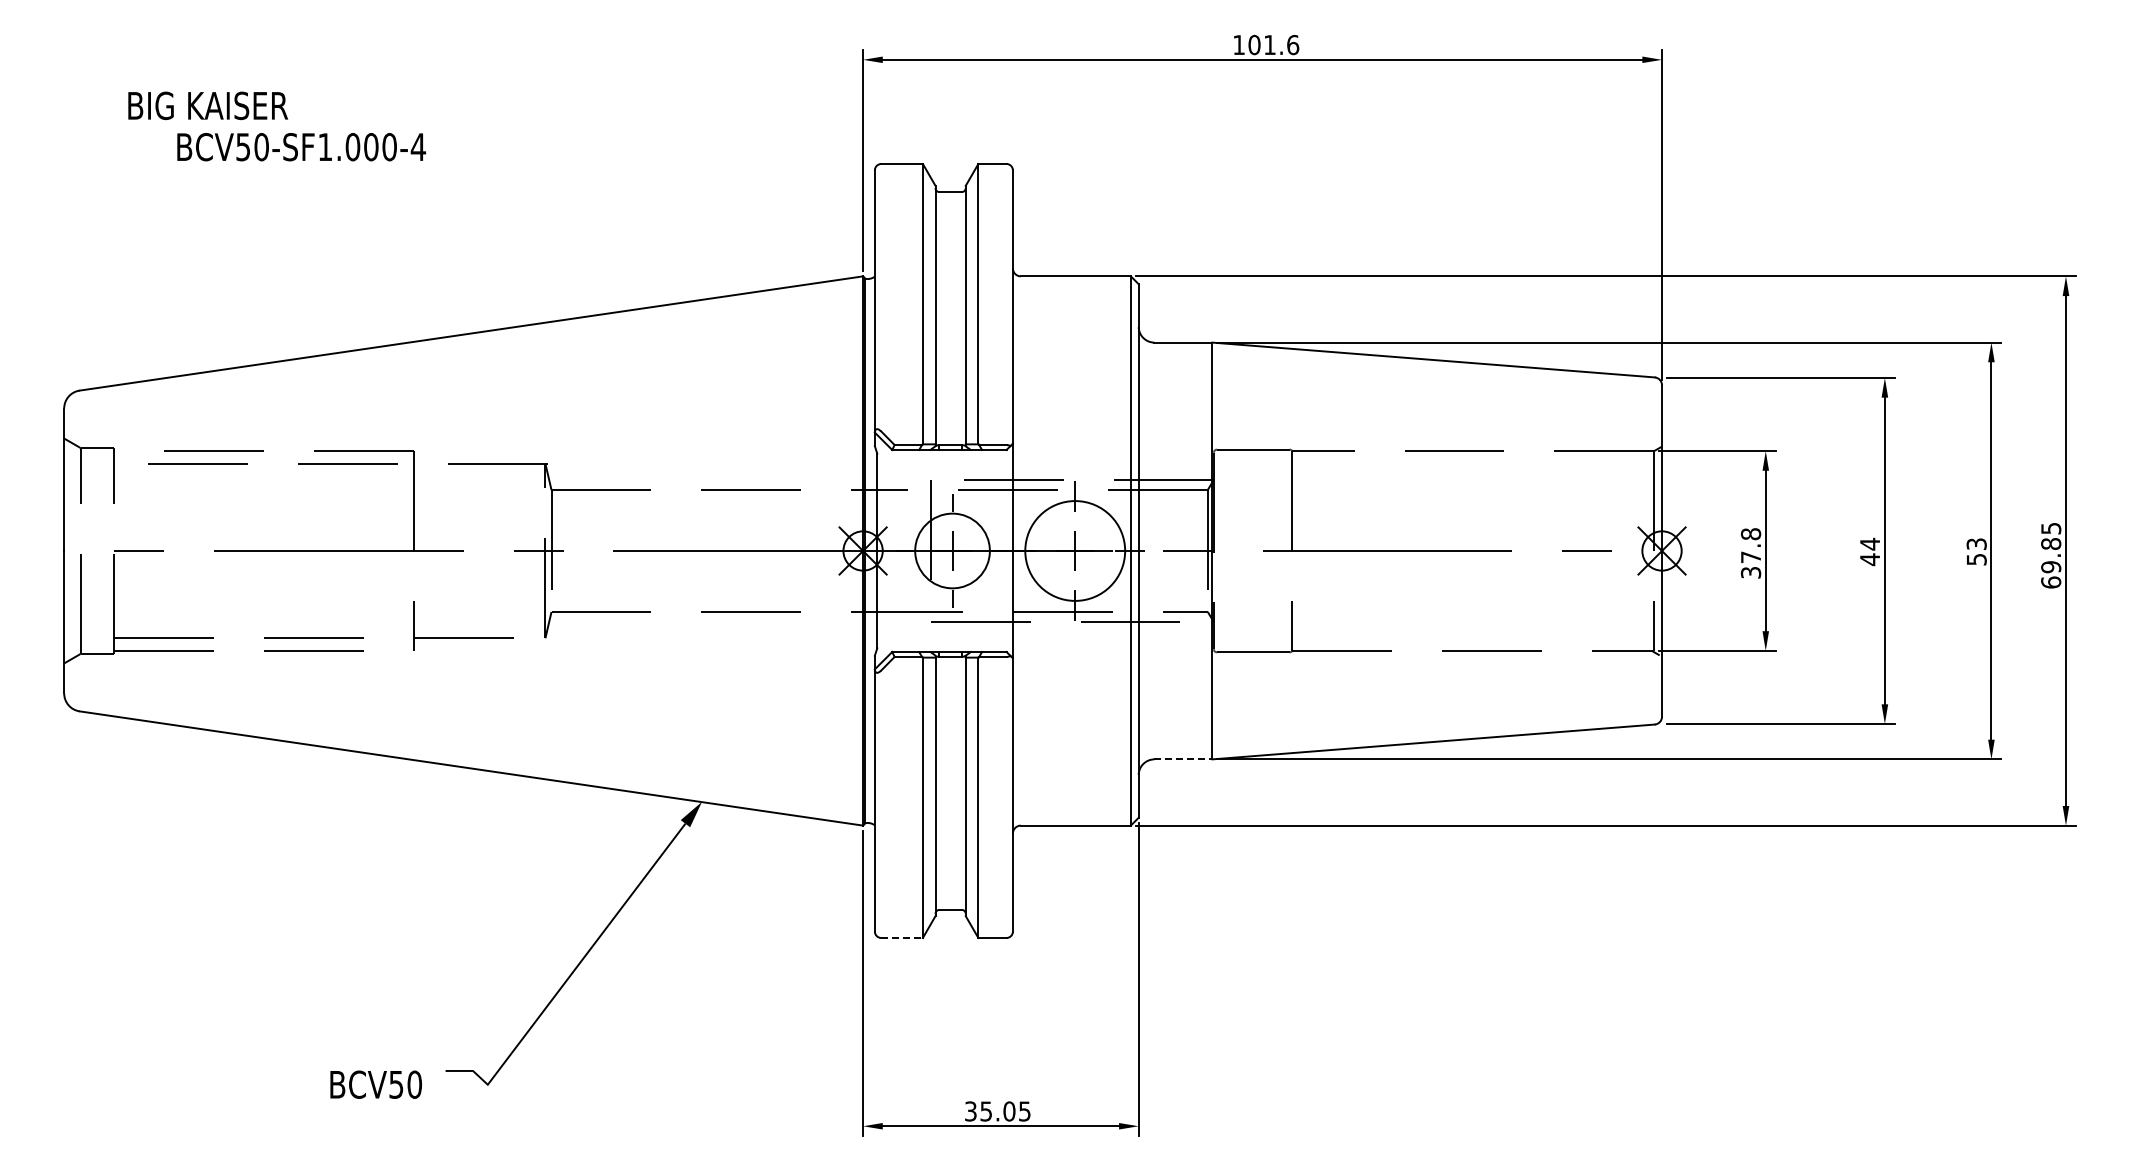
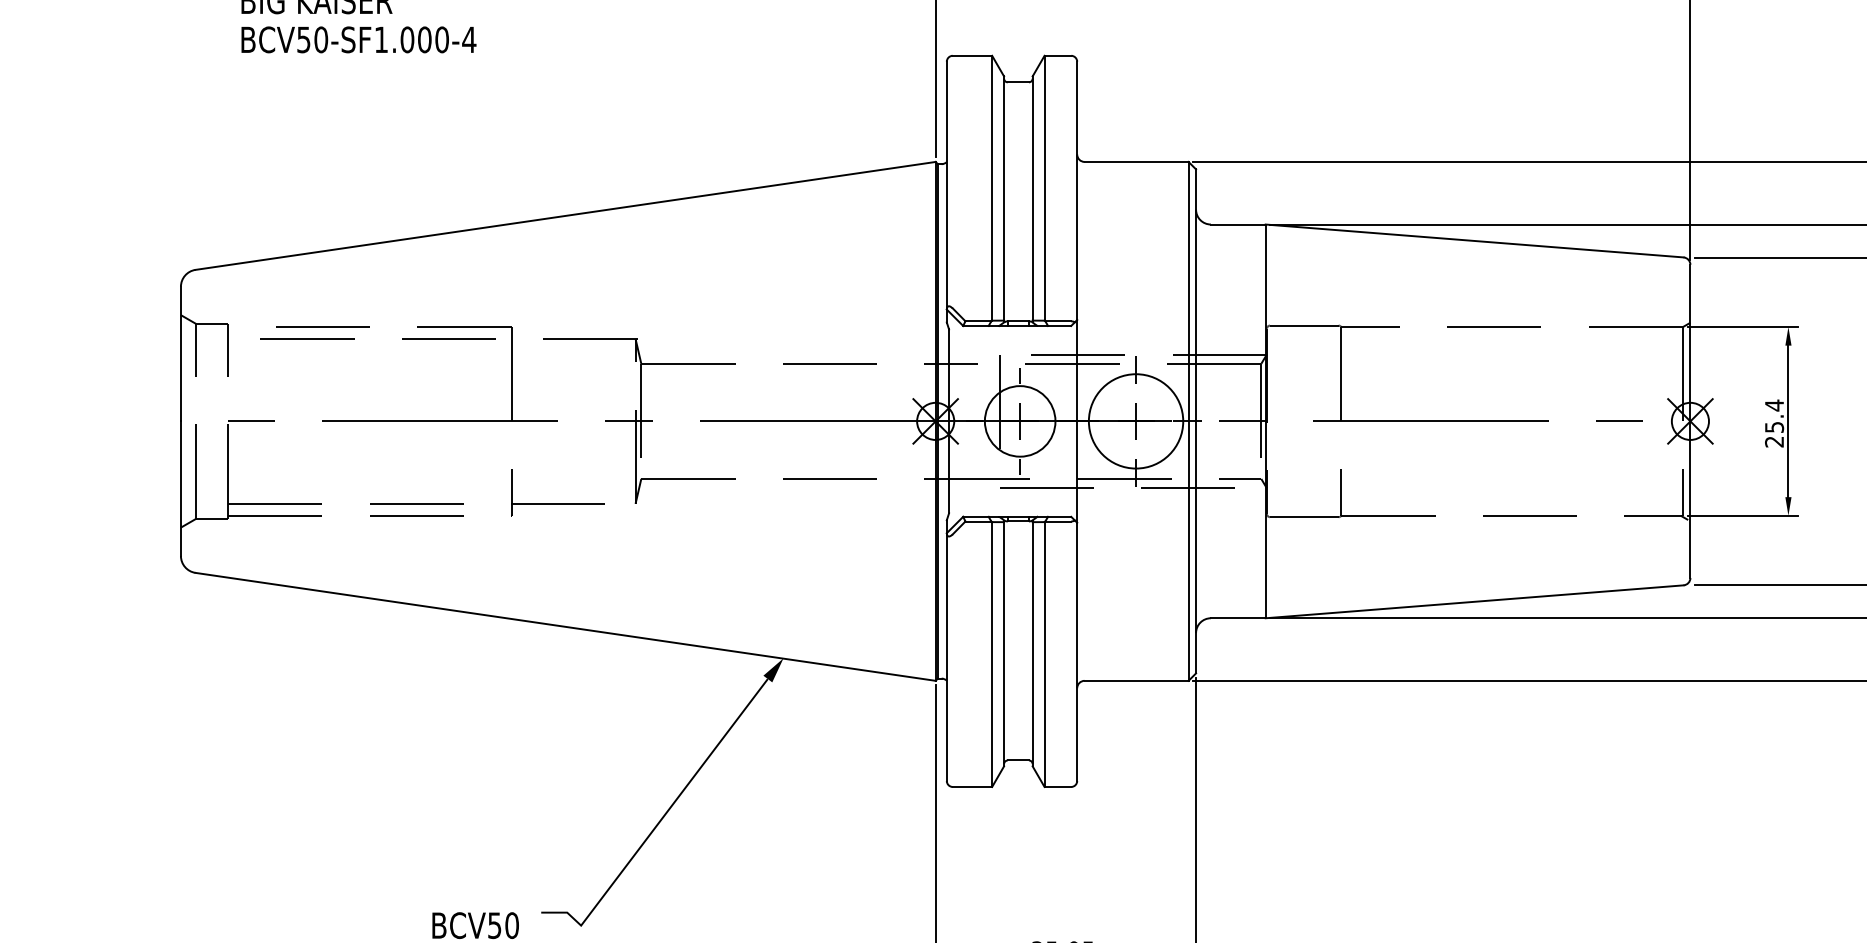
text: (301, 147) -> (358, 40), moved
text: (1750, 552) -> (1773, 422), 37.8 -> 25.4
line: (1183, 759) -> (1238, 618), dashed -> solid
line: (902, 937) -> (972, 786), dashed -> solid

